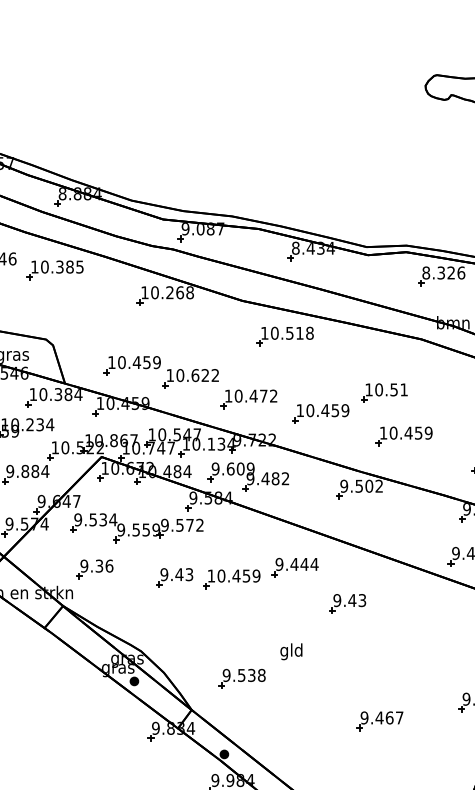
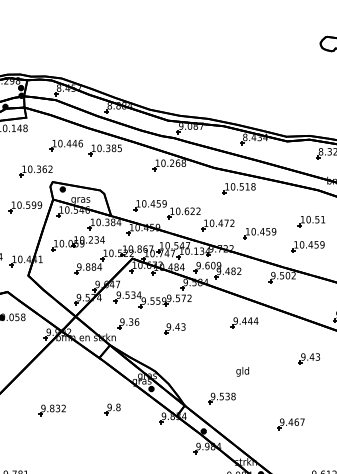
part: (384, 393) -> (311, 221), moved
part: (230, 578) -> (207, 329), removed
part: (346, 603) -> (308, 358), moved
part: (241, 678) -> (221, 398), moved
part: (67, 716) -> (112, 409), added
part: (378, 721) -> (290, 424), moved

